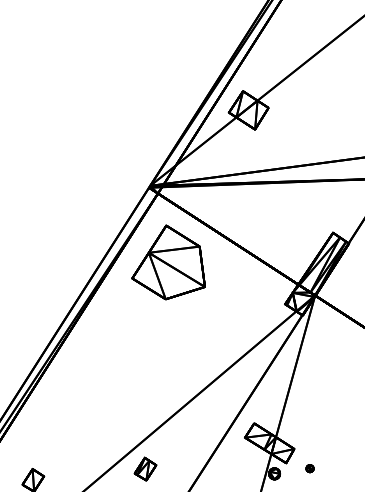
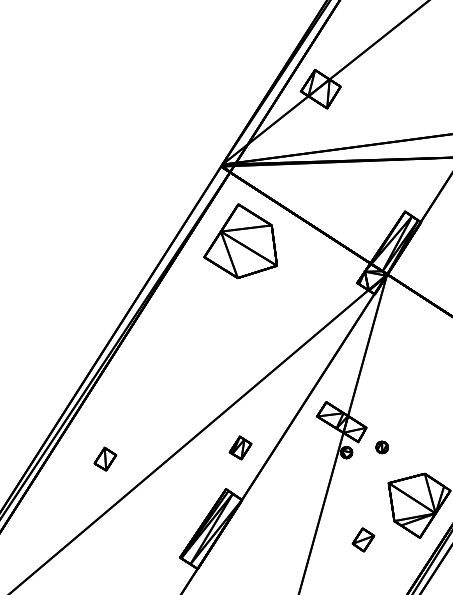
part: (145, 468) -> (240, 447), moved
part: (309, 468) -> (381, 447), size x1.6

